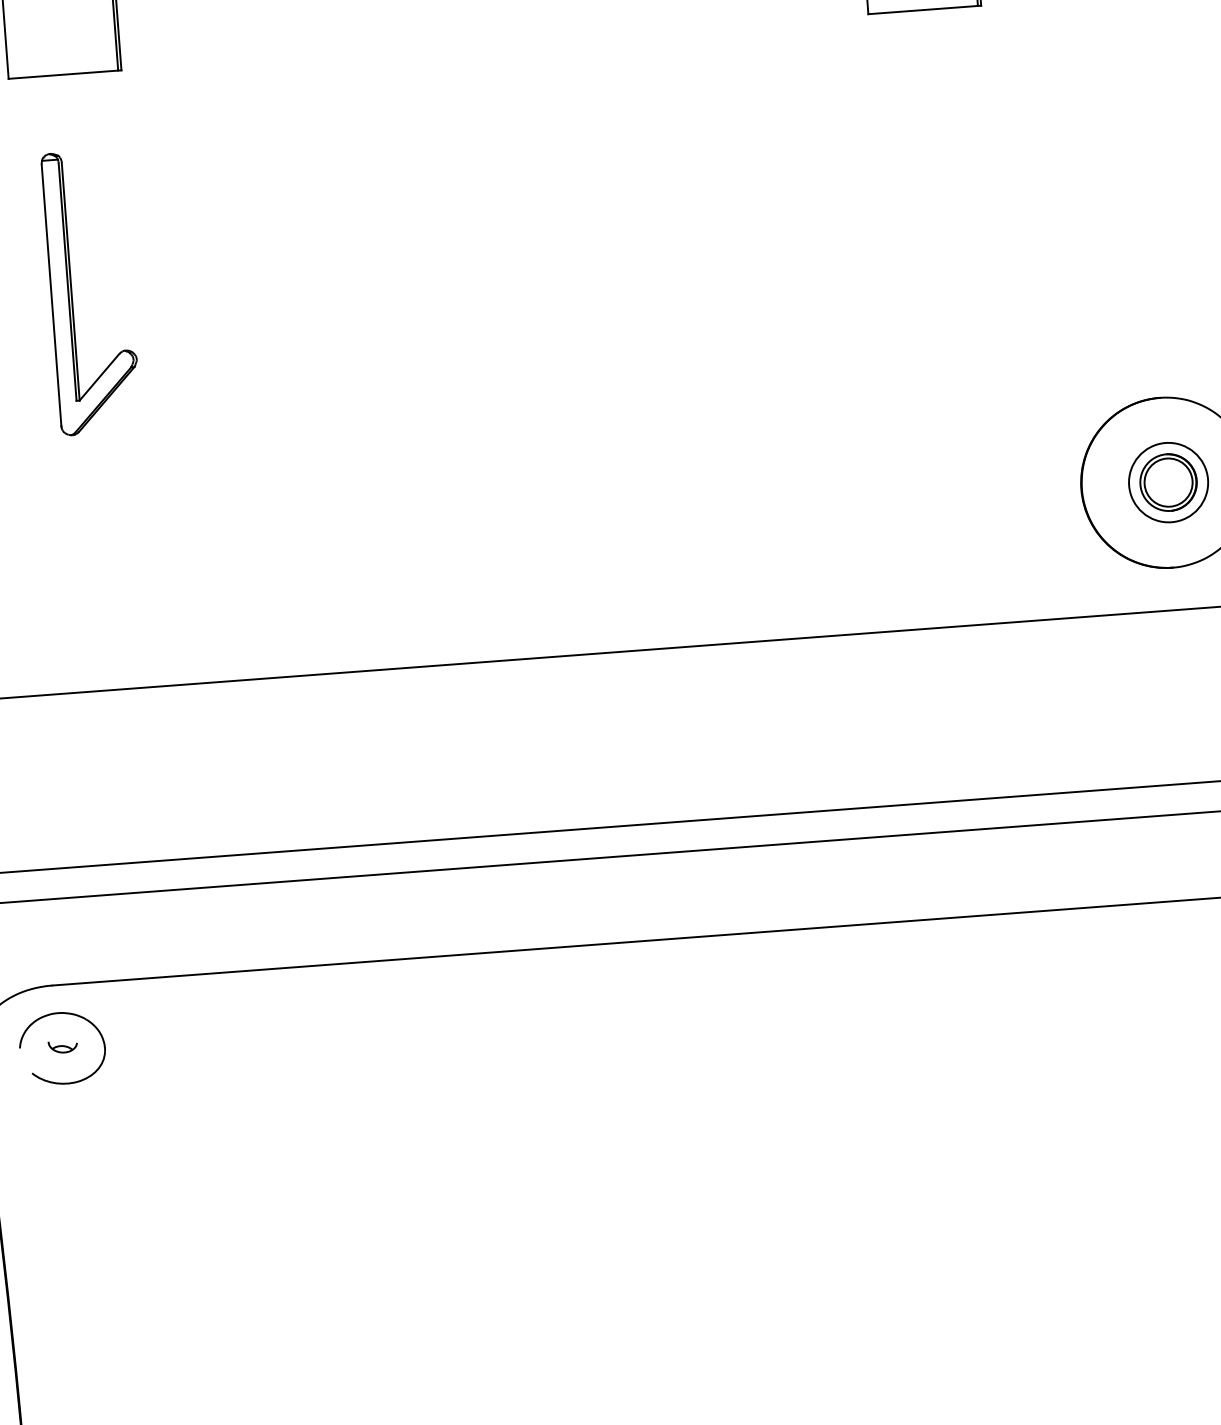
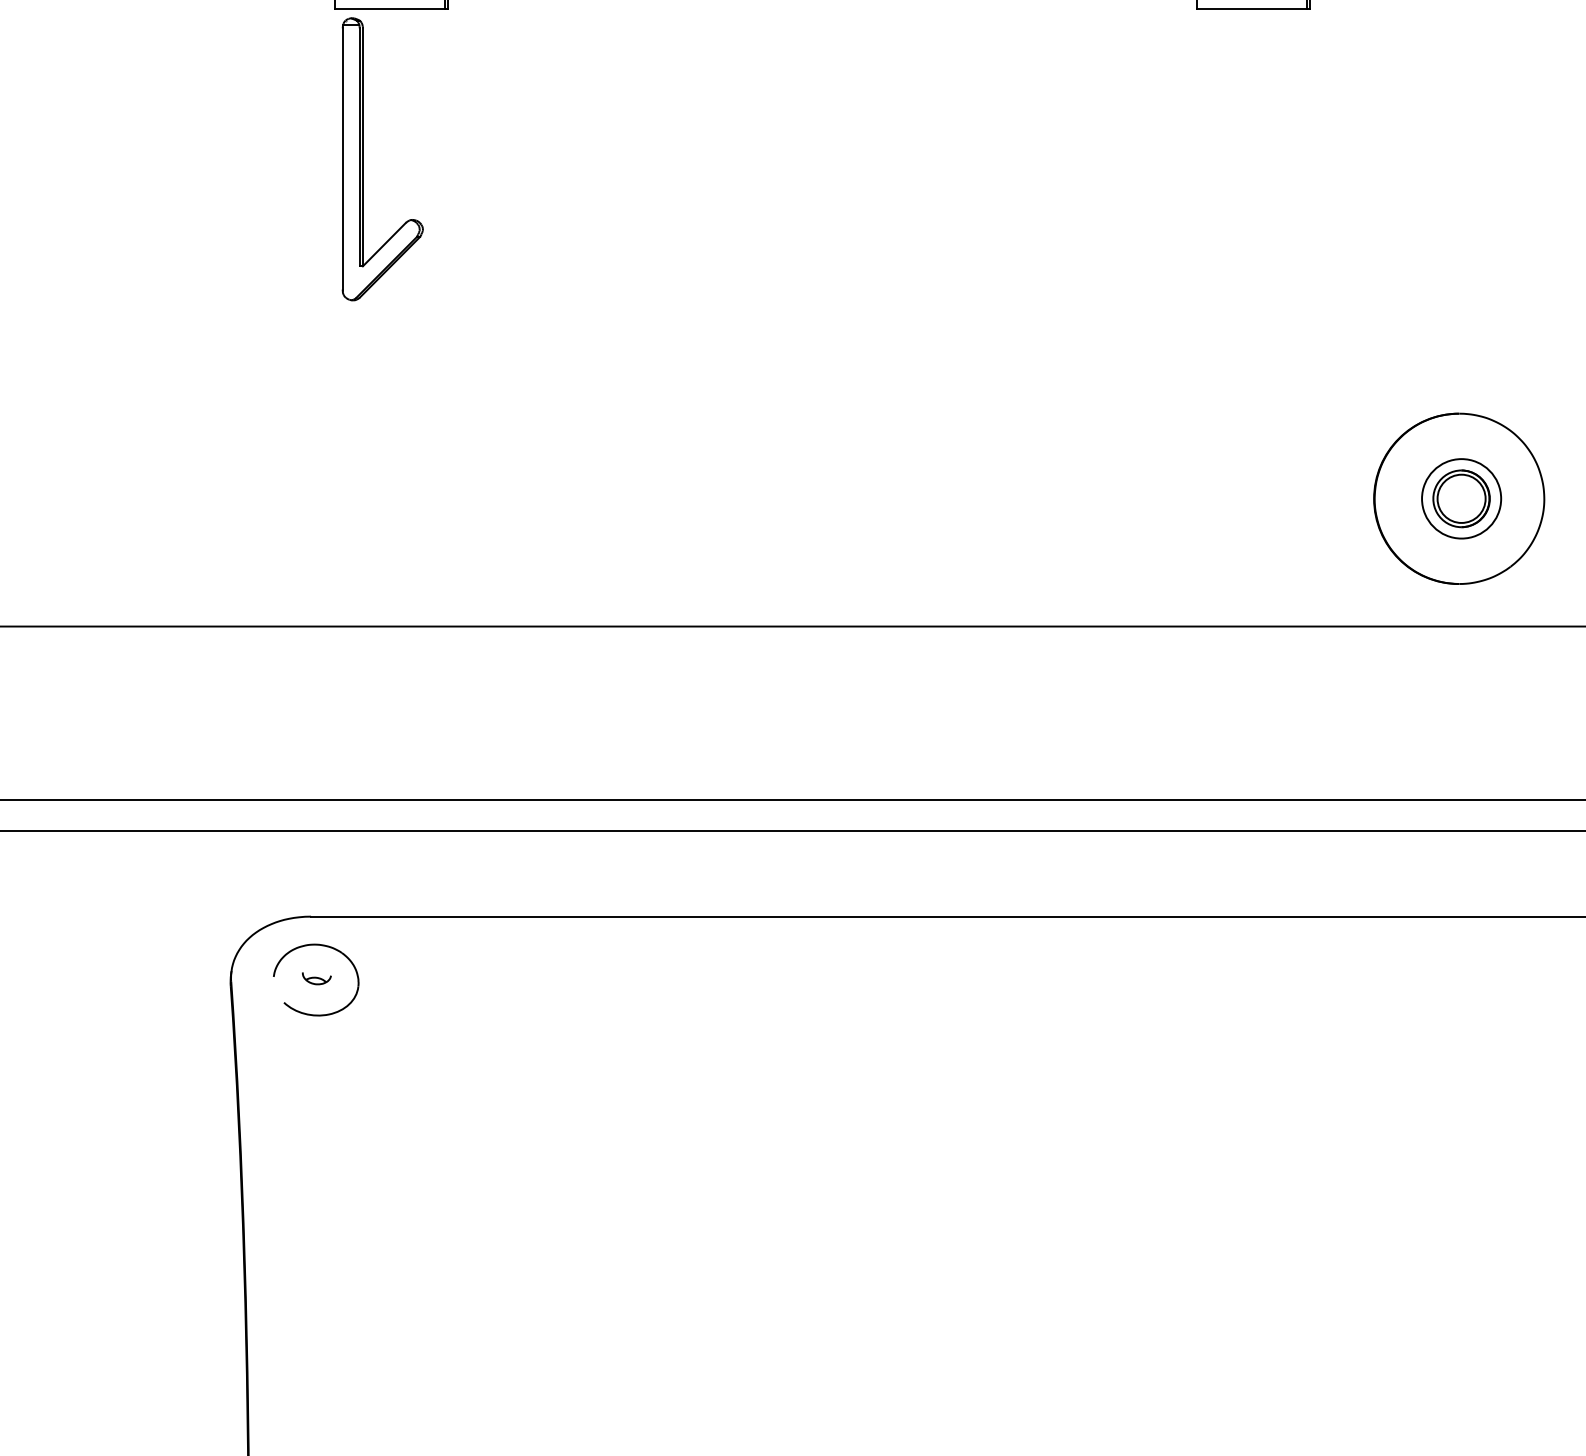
part: (72, 293) -> (363, 159), moved

